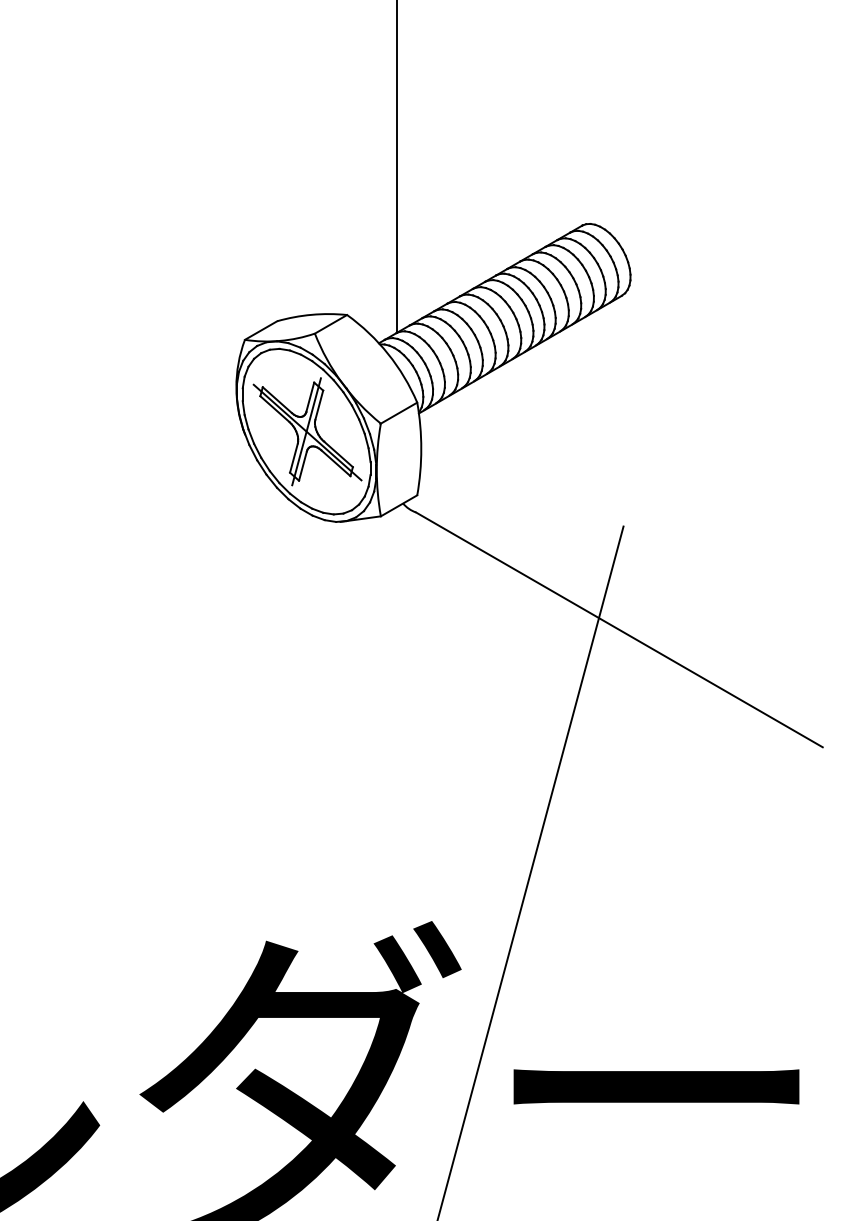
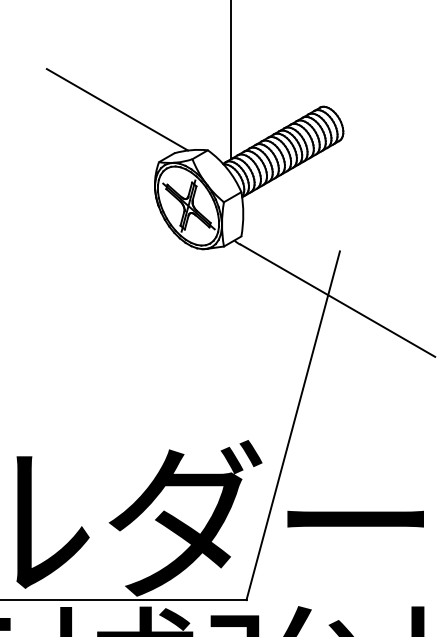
line: (158, 229) -> (117, 109), added

